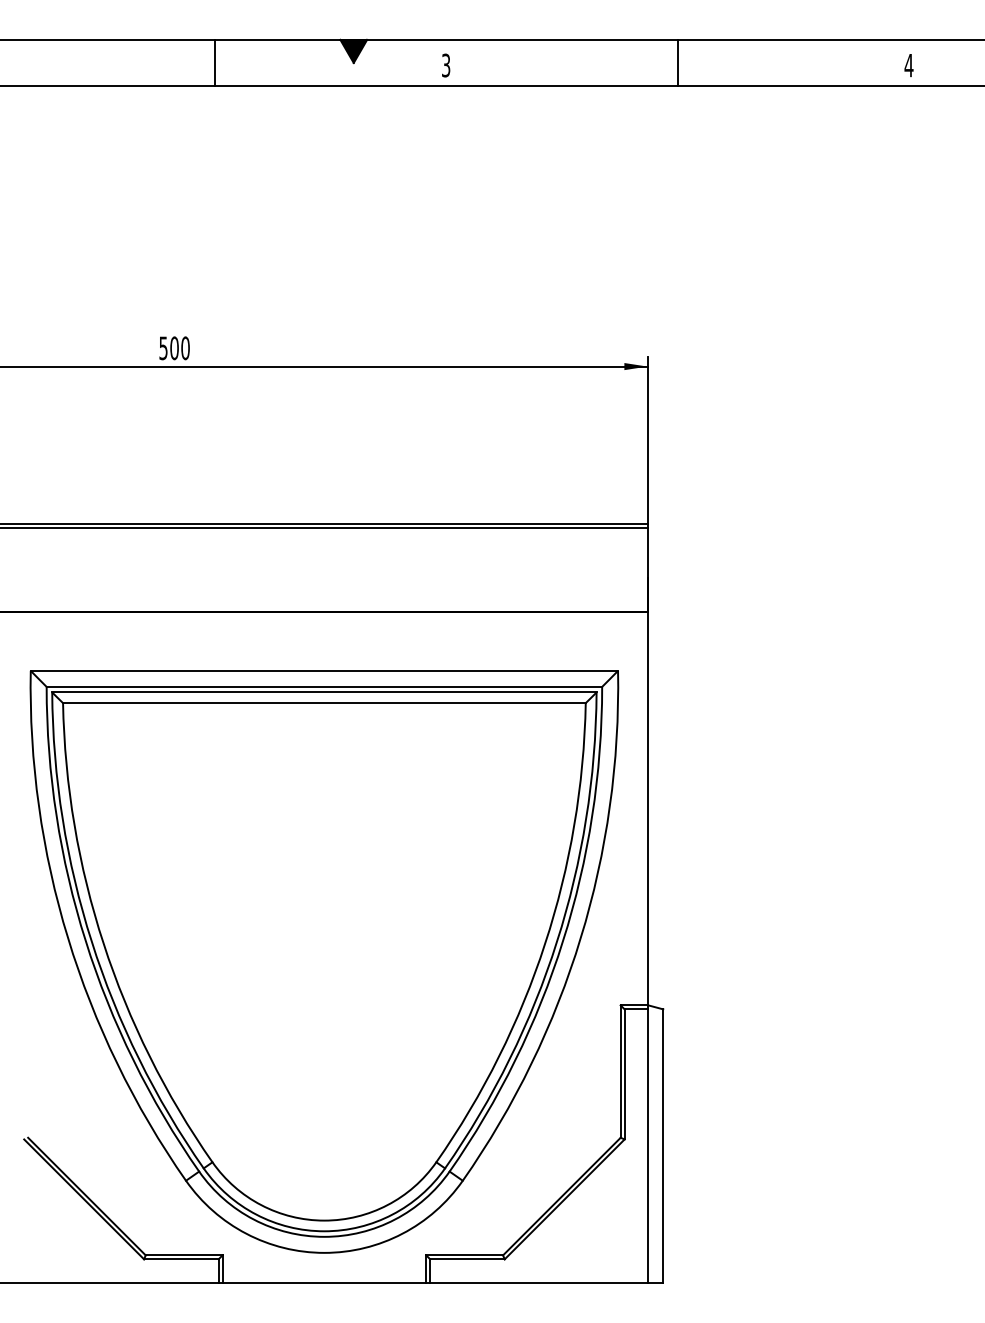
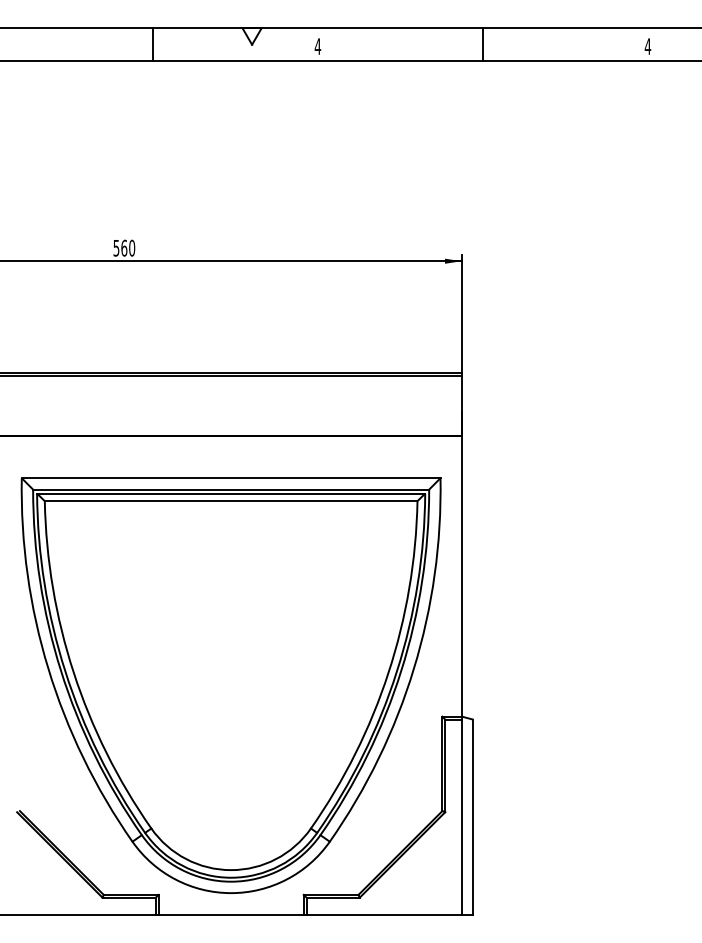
fill: (352, 51) -> (251, 36), removed
text: (445, 65) -> (317, 46), 3 -> 4
text: (174, 347) -> (124, 247), 500 -> 560

